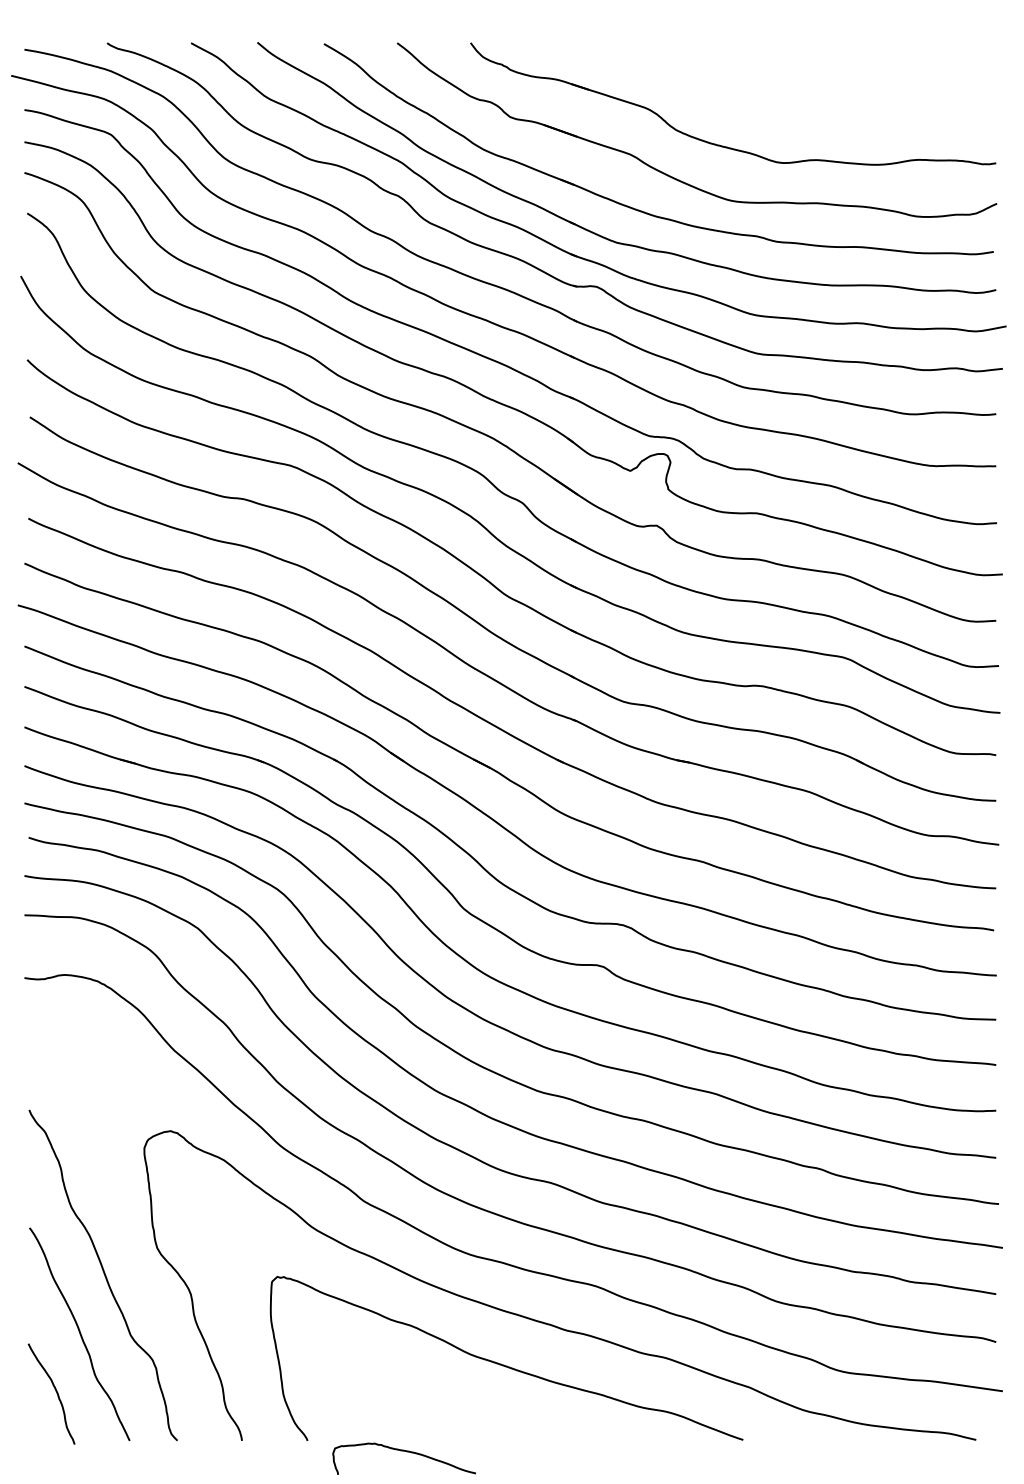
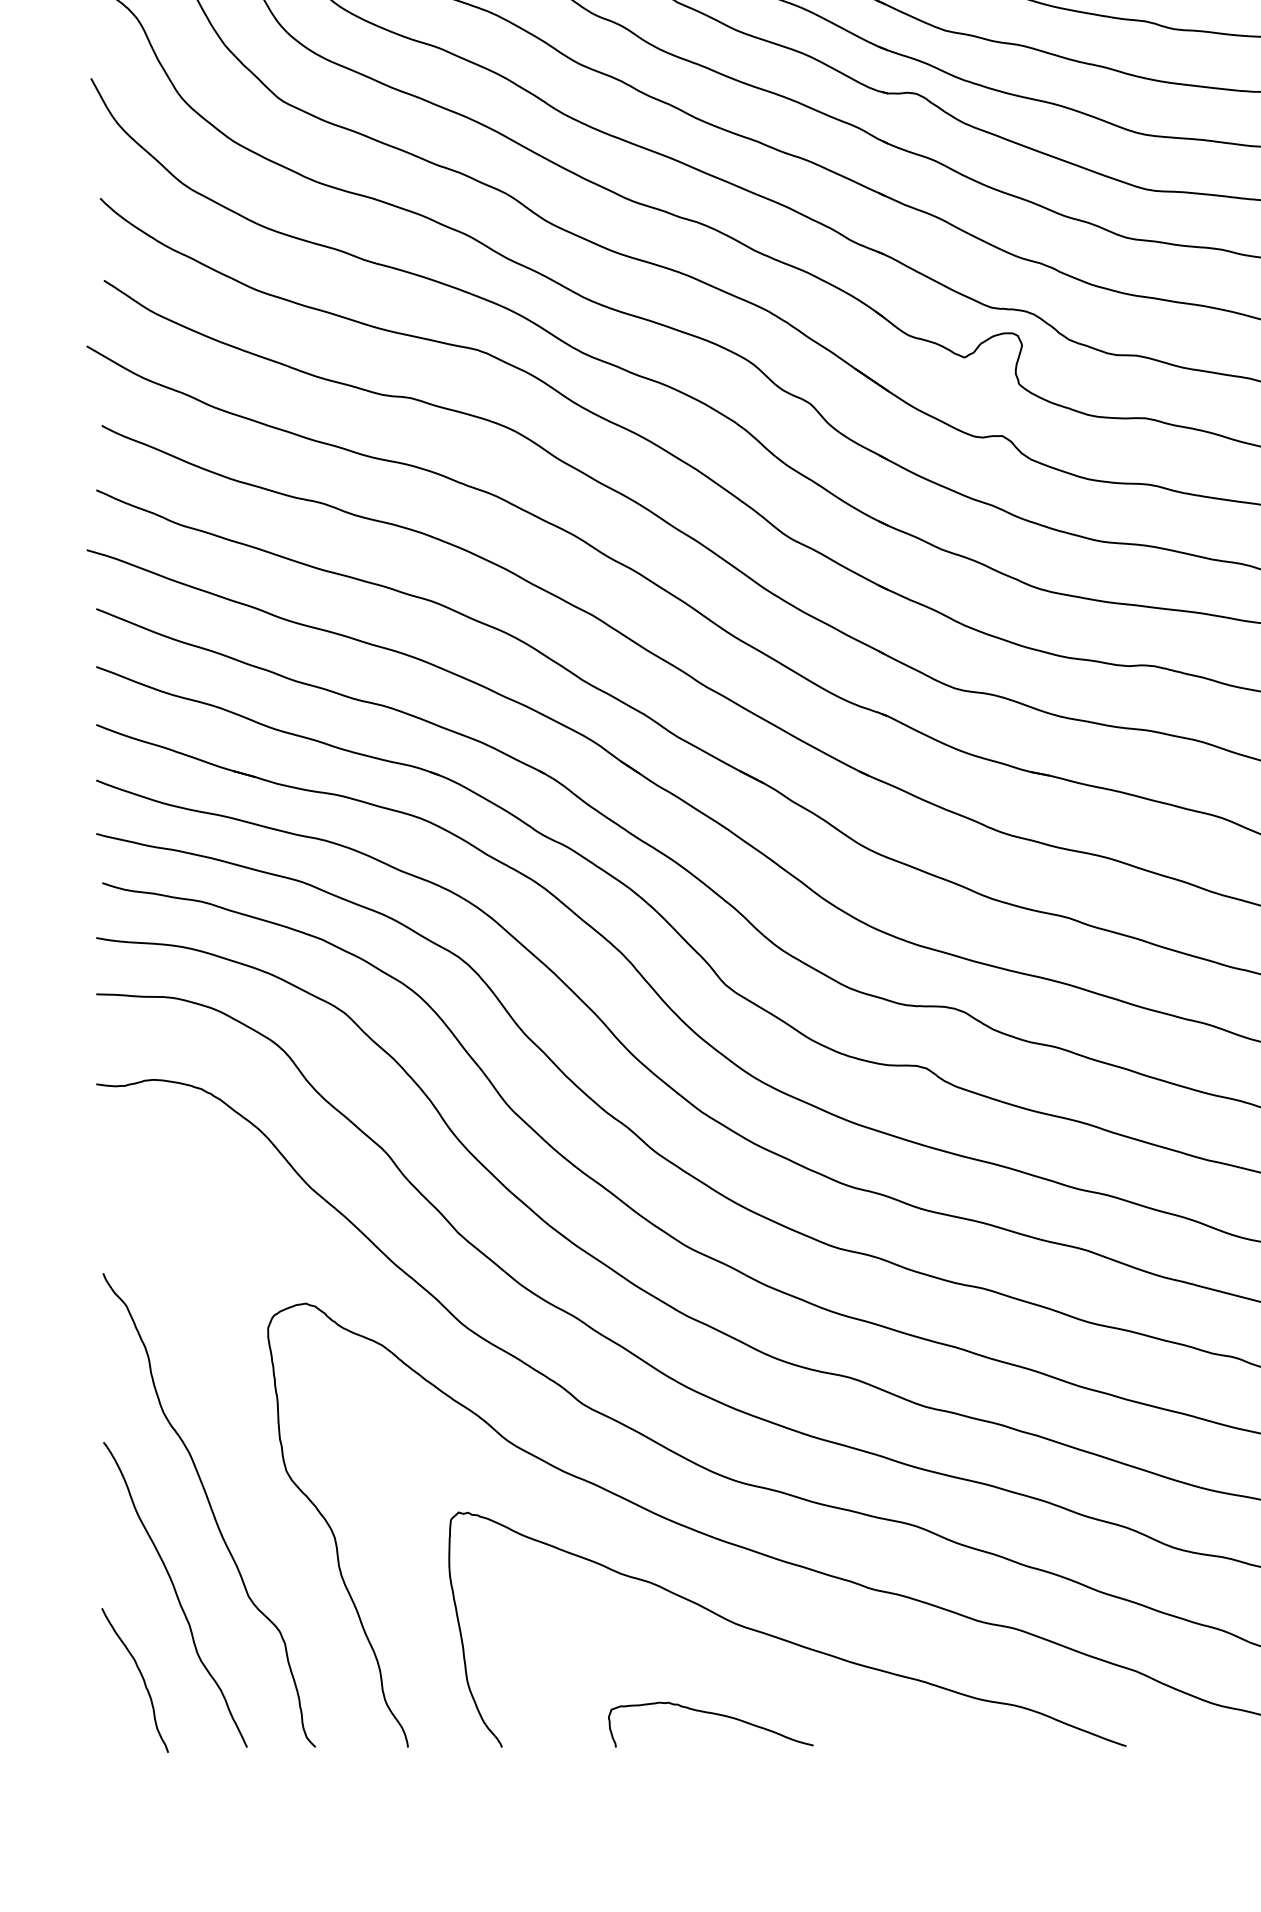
curve: (406, 1452) -> (713, 1715), moved

